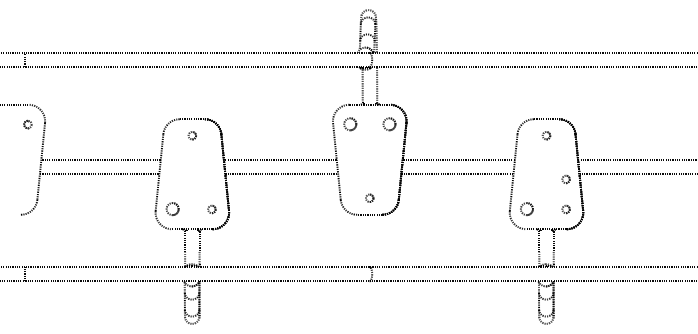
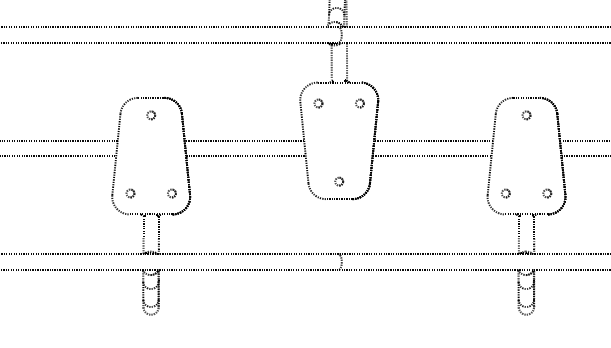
part: (349, 124) -> (317, 103), size x0.62
part: (388, 124) -> (359, 103), size x0.62
part: (565, 179) -> (546, 161), removed
part: (172, 209) -> (130, 193), size x0.62
part: (526, 209) -> (505, 193), size x0.62

